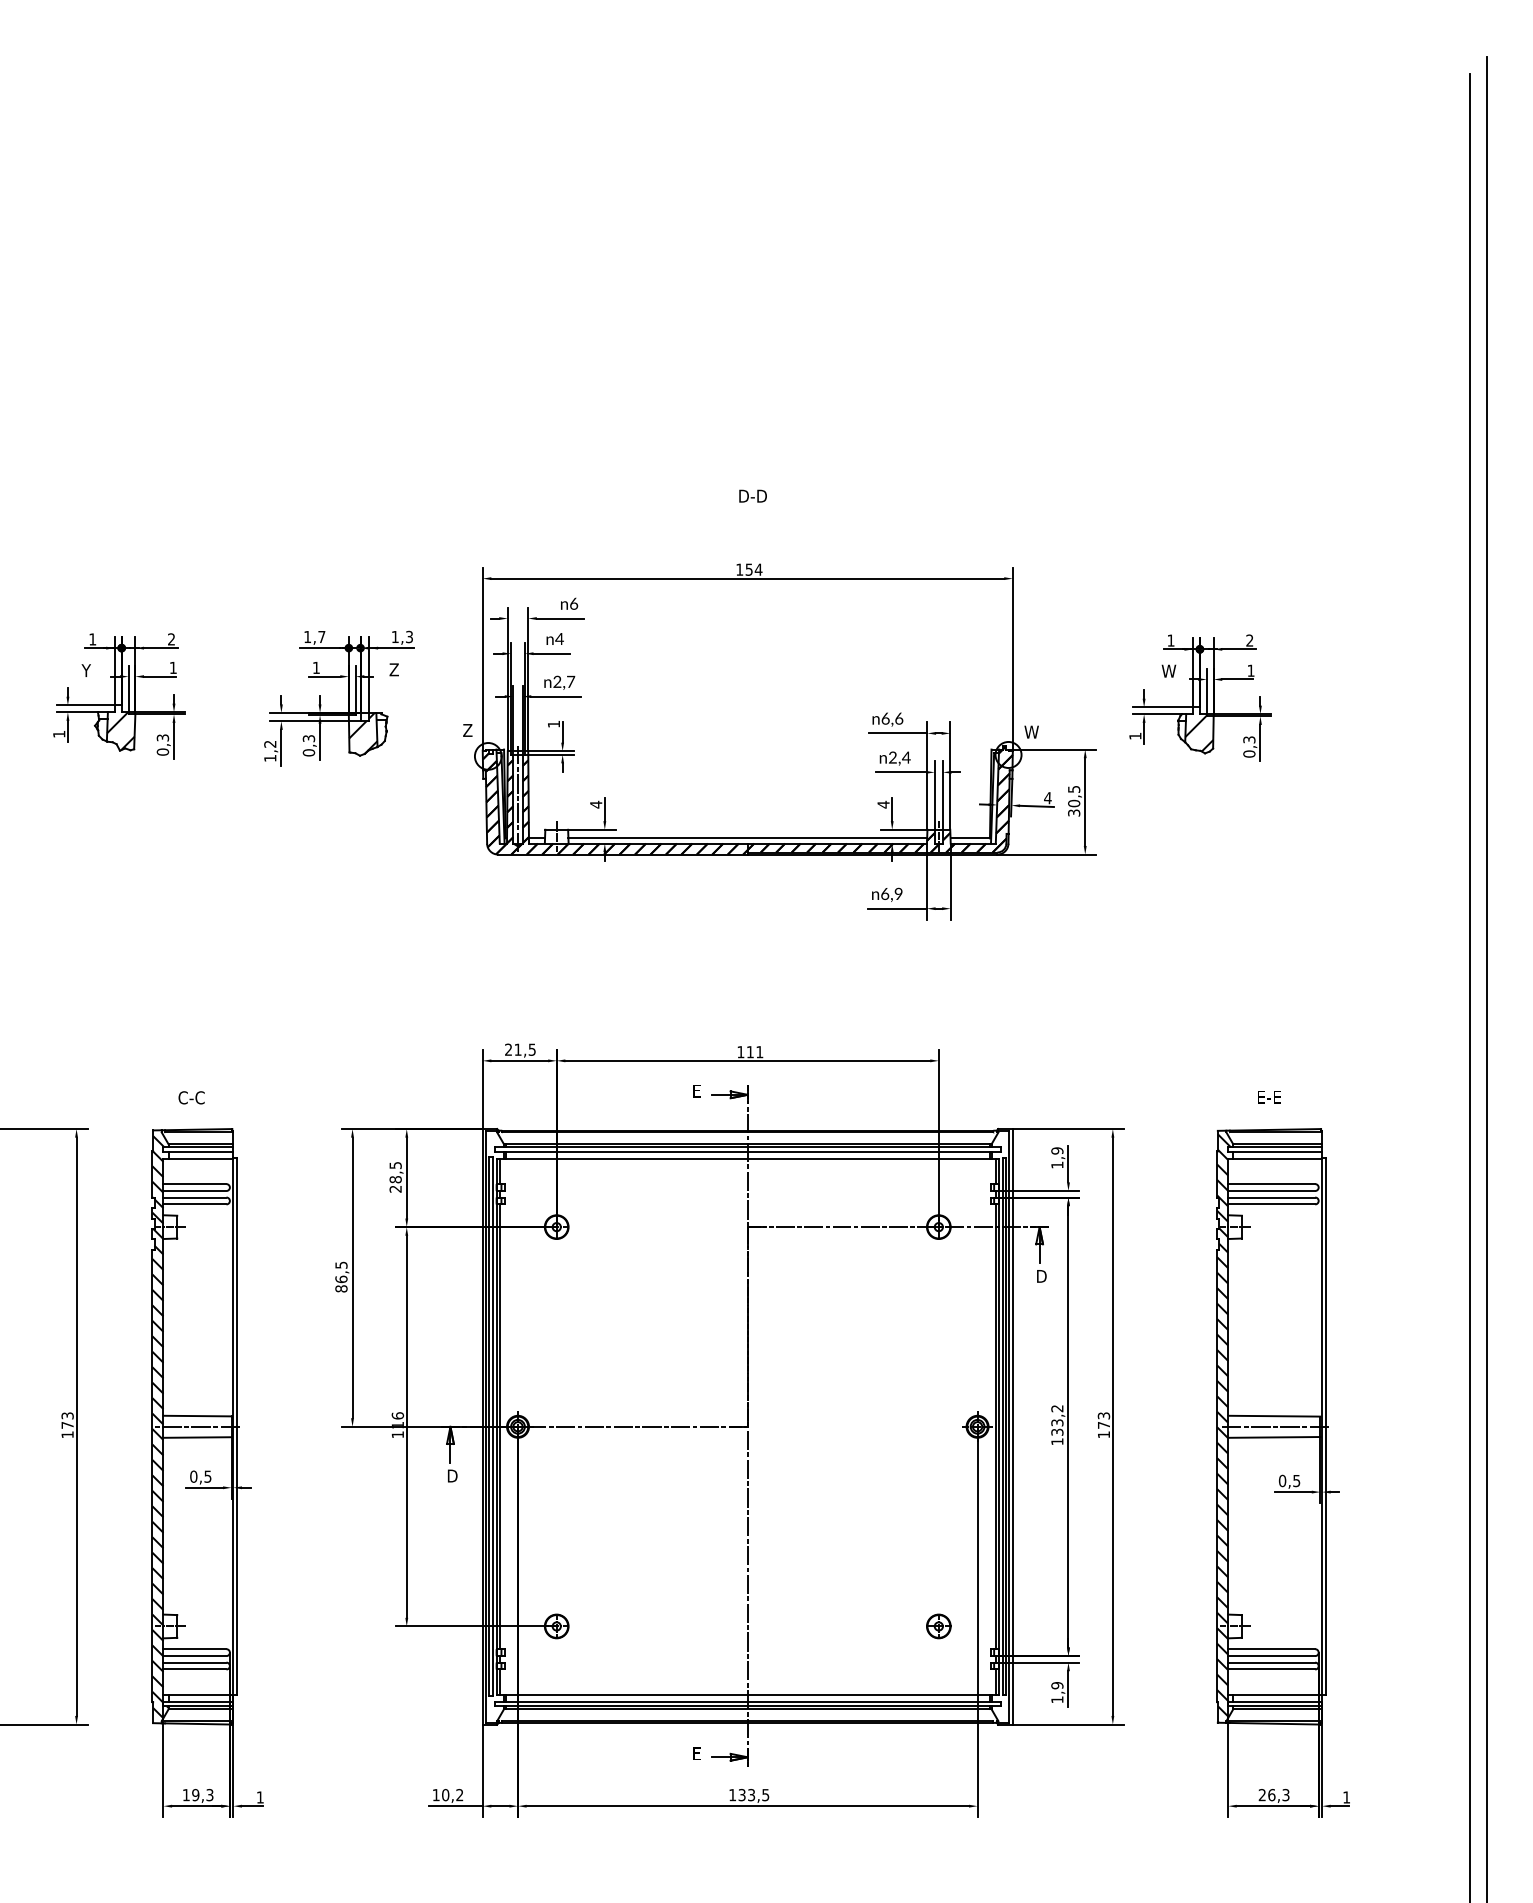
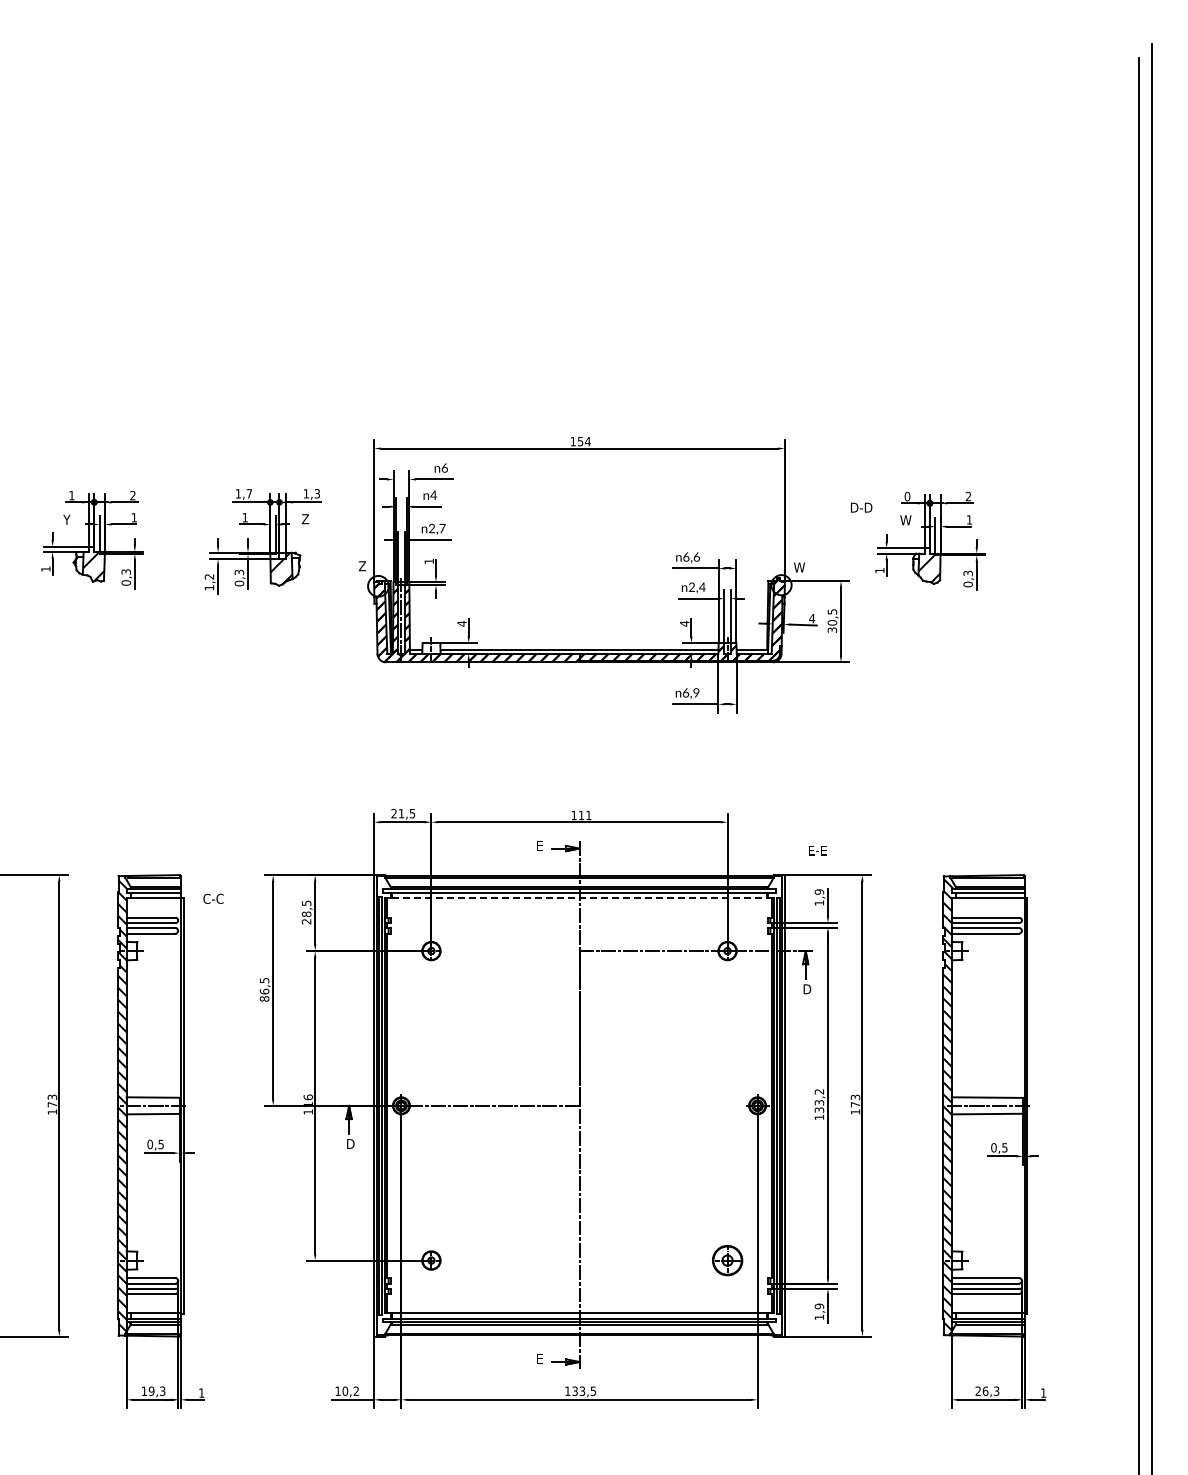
text: (752, 495) -> (861, 507), moved
text: (1171, 640) -> (907, 496), 1 -> 0
text: (191, 1097) -> (213, 898), moved
text: (1269, 1097) -> (817, 850), moved
line: (747, 1159) -> (579, 898), solid -> dashed
part: (938, 1626) -> (727, 1260), size x1.6

